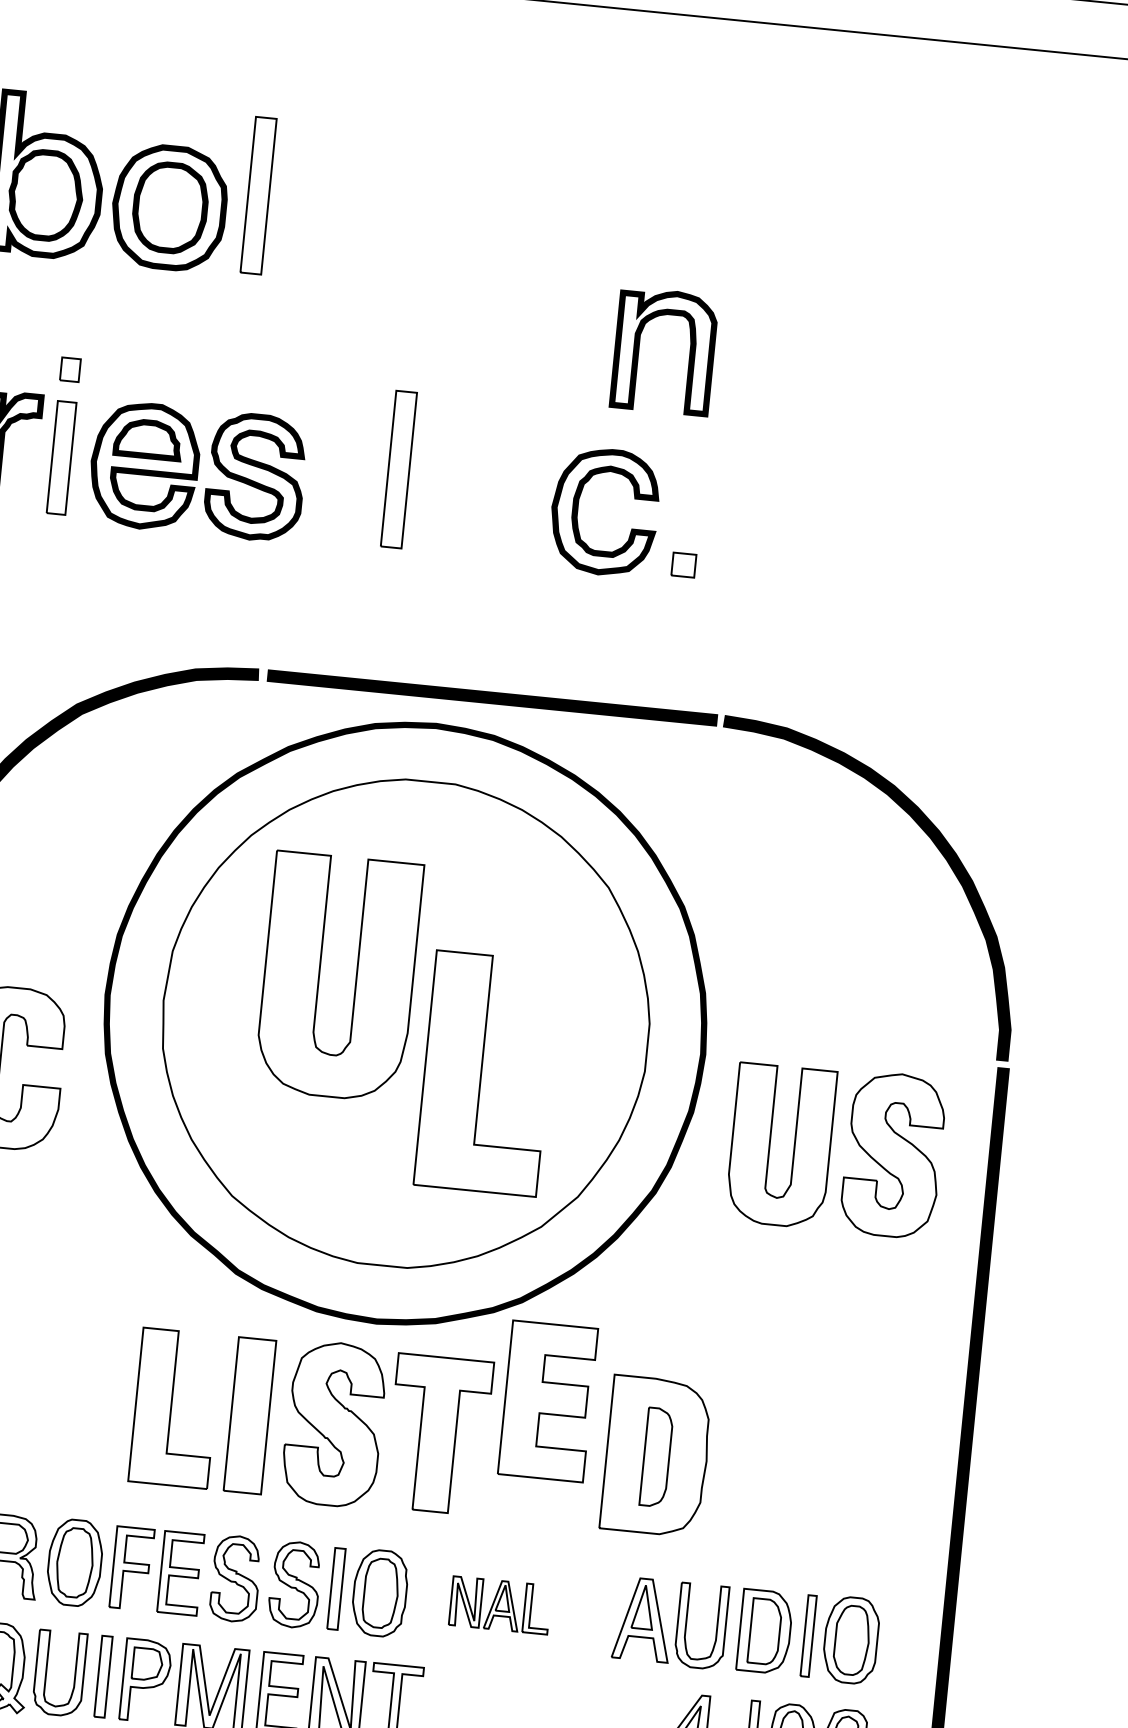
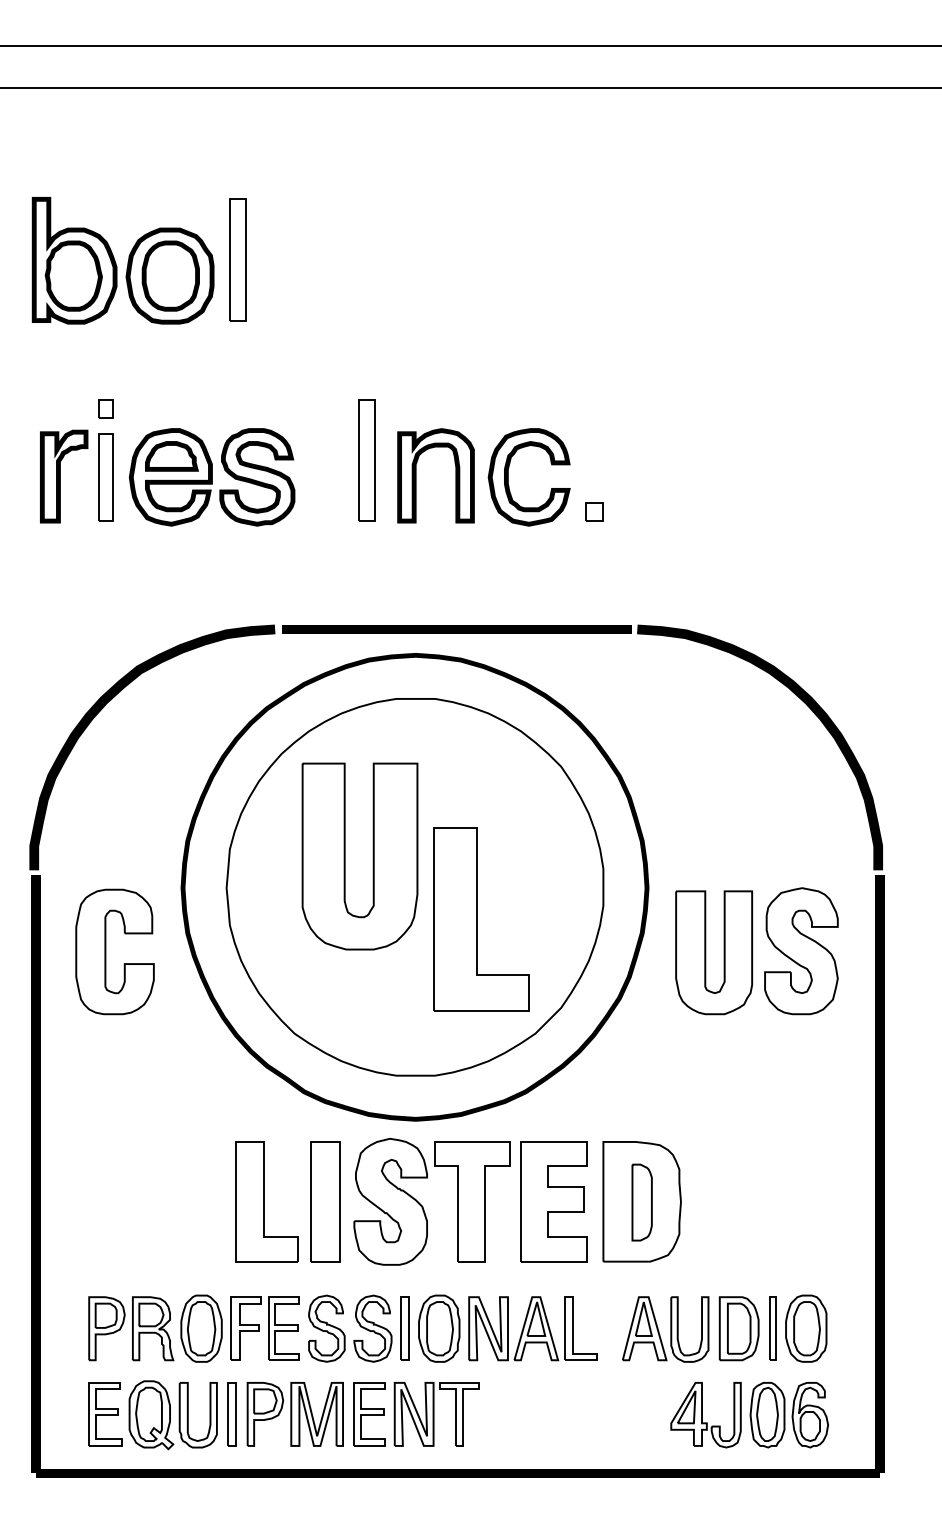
part: (639, 348) -> (416, 475), moved
part: (547, 1401) -> (553, 1201), moved
part: (499, 1604) -> (532, 1328), size x1.67

